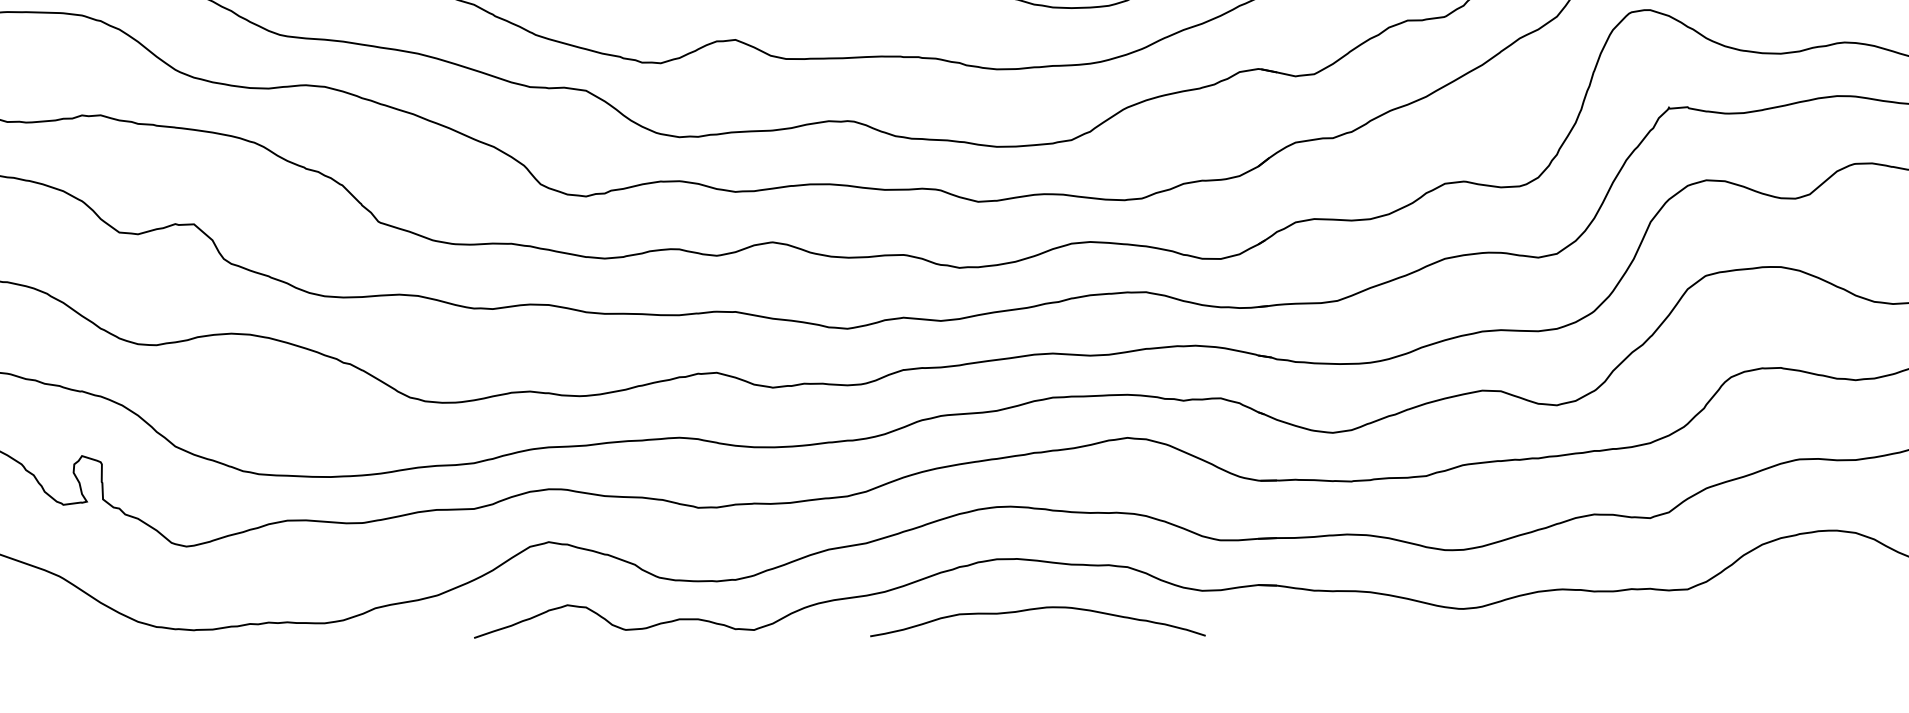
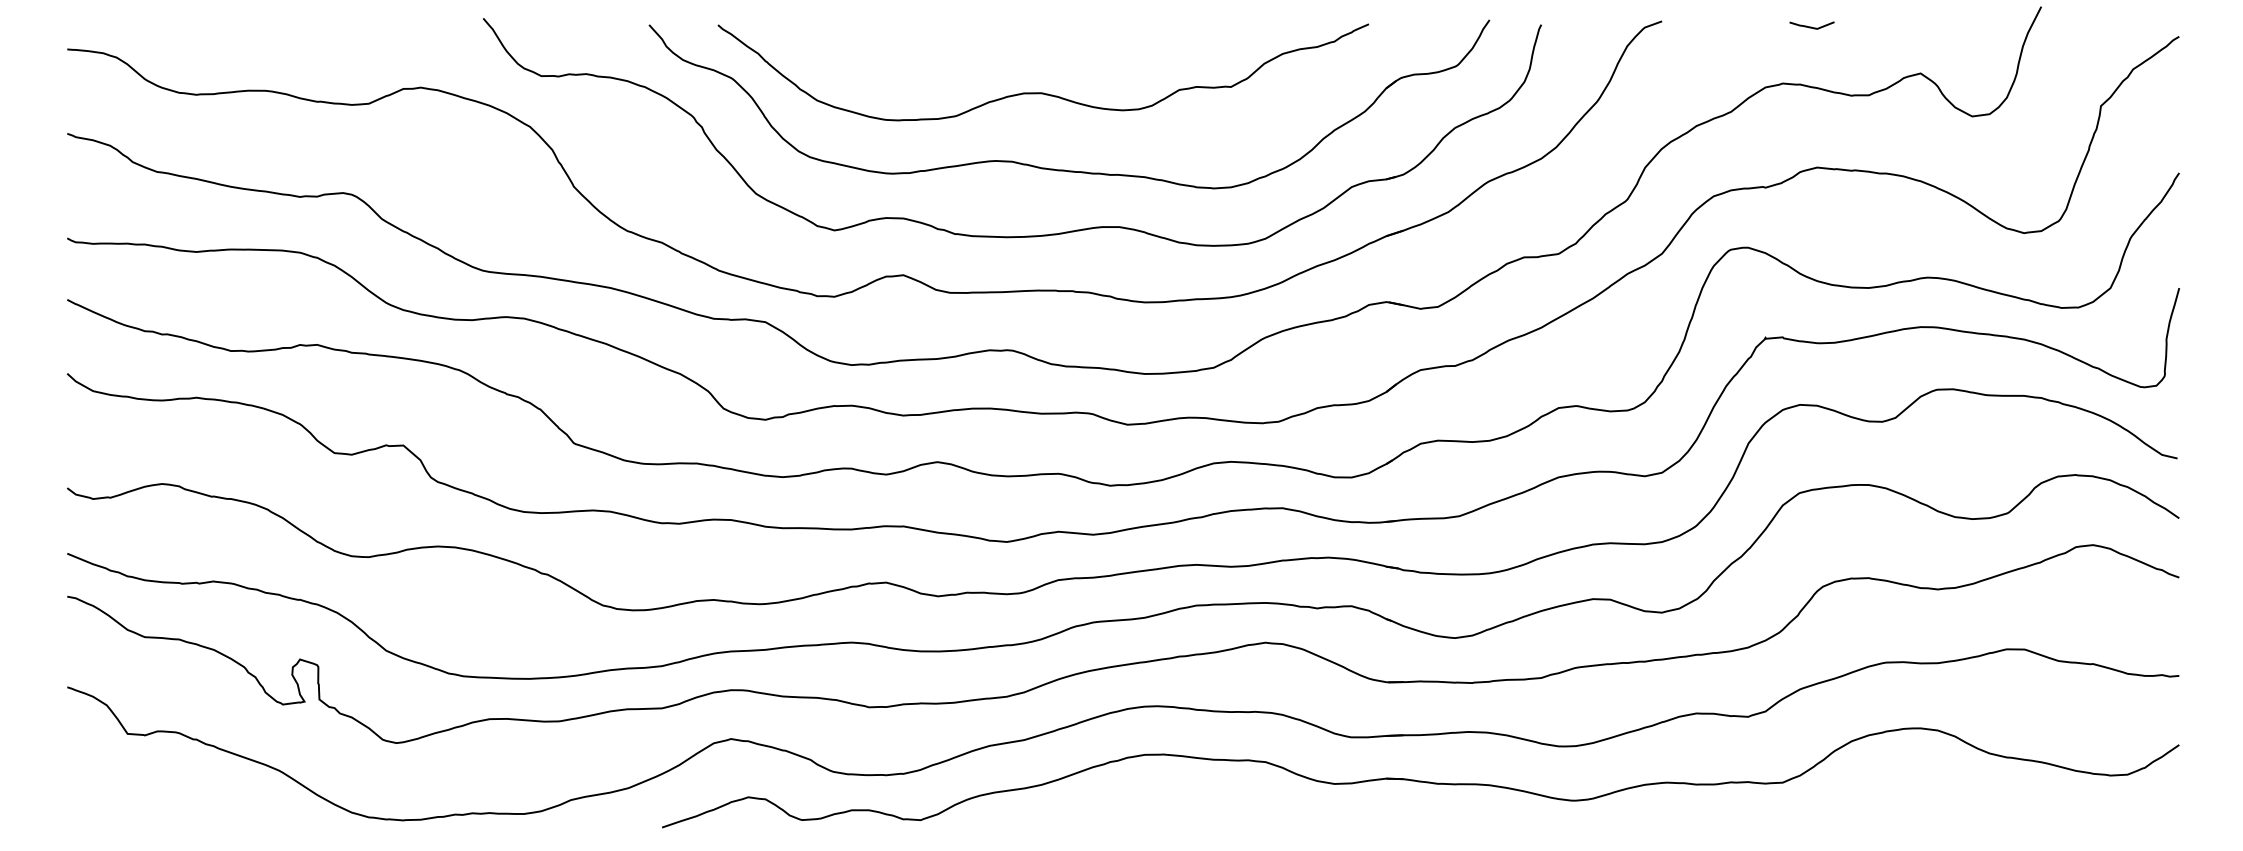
curve: (1037, 609) -> (1182, 801), removed

